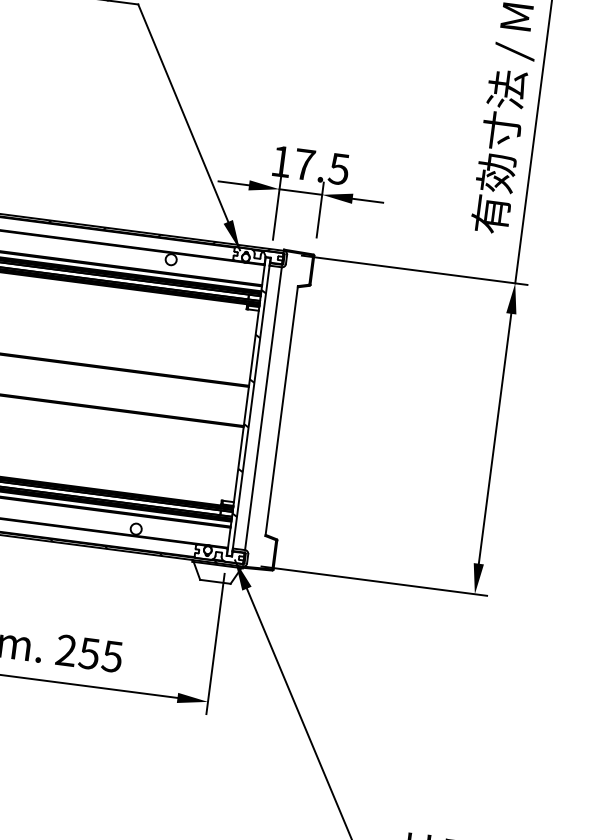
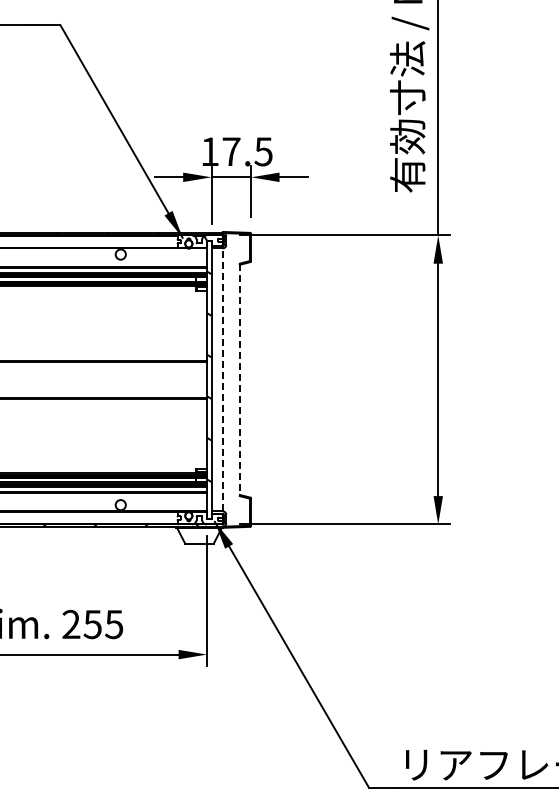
line: (263, 408) -> (222, 379), solid -> dashed
line: (281, 411) -> (239, 380), solid -> dashed

